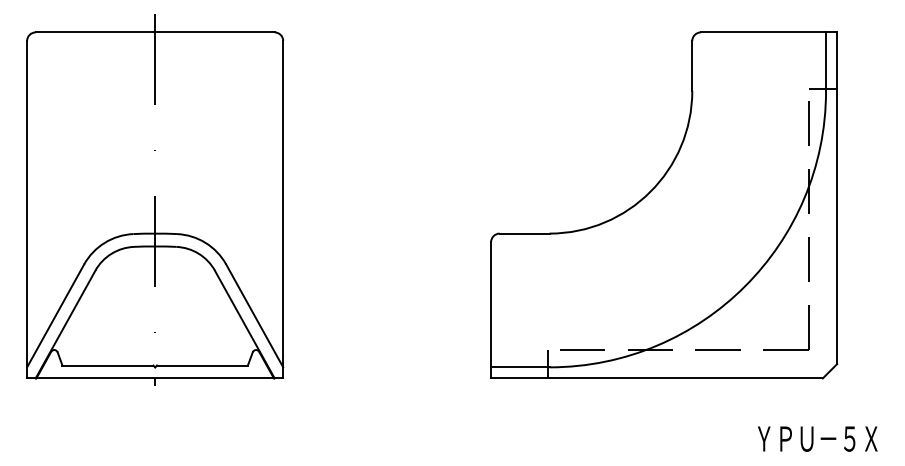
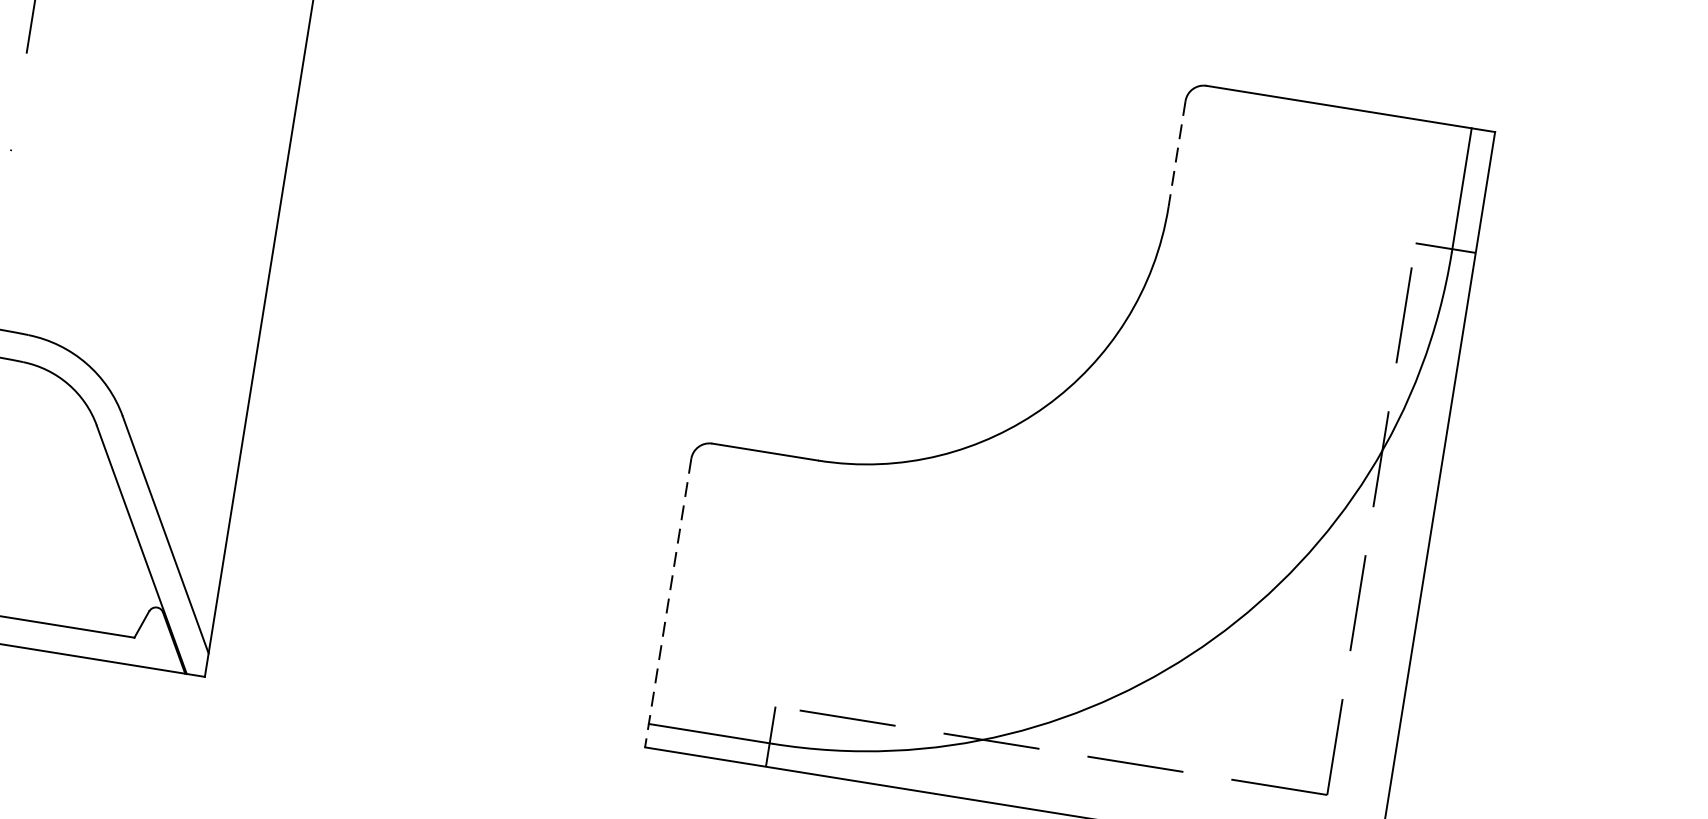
line: (692, 65) -> (1177, 153), solid -> dashed
line: (491, 310) -> (668, 603), solid -> dashed

